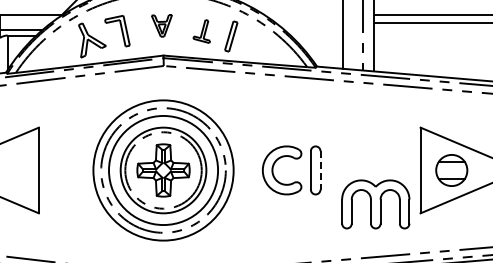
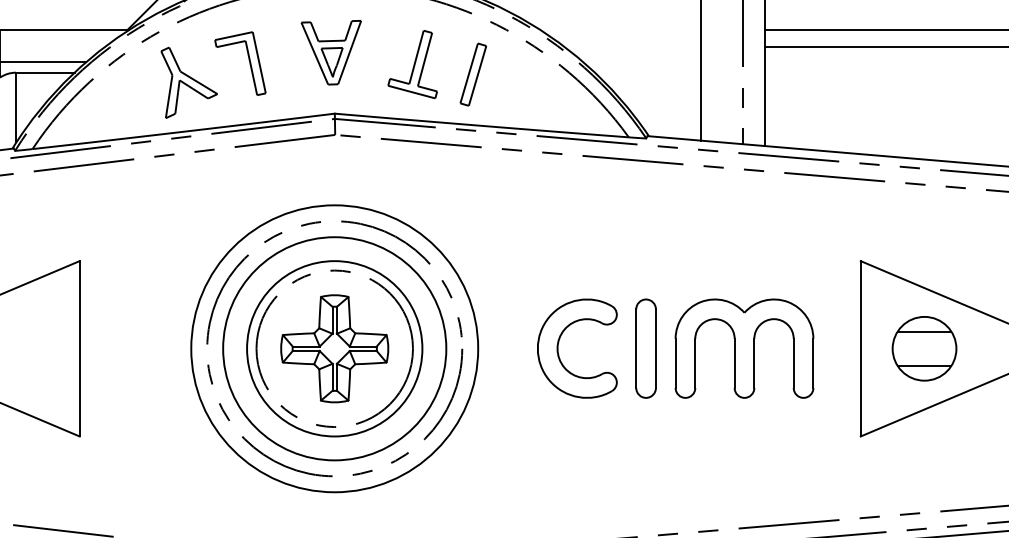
part: (161, 25) -> (330, 52), size x1.43
part: (201, 31) -> (412, 64), size x1.43
line: (320, 170) -> (655, 348), dashed -> solid
part: (375, 204) -> (743, 348), moved

